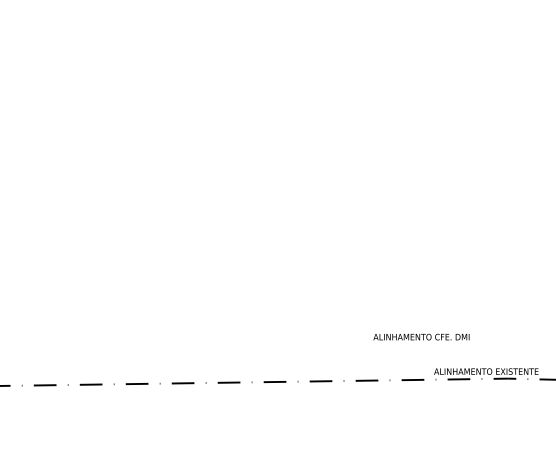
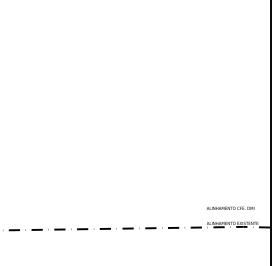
text: (421, 335) -> (230, 207), moved

